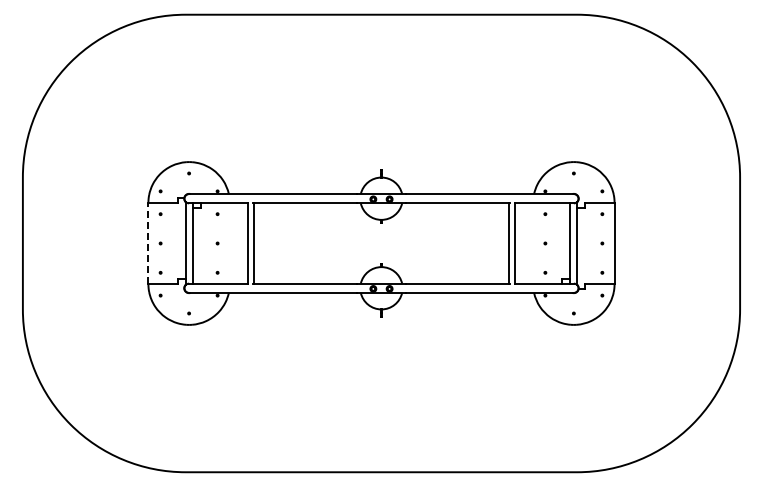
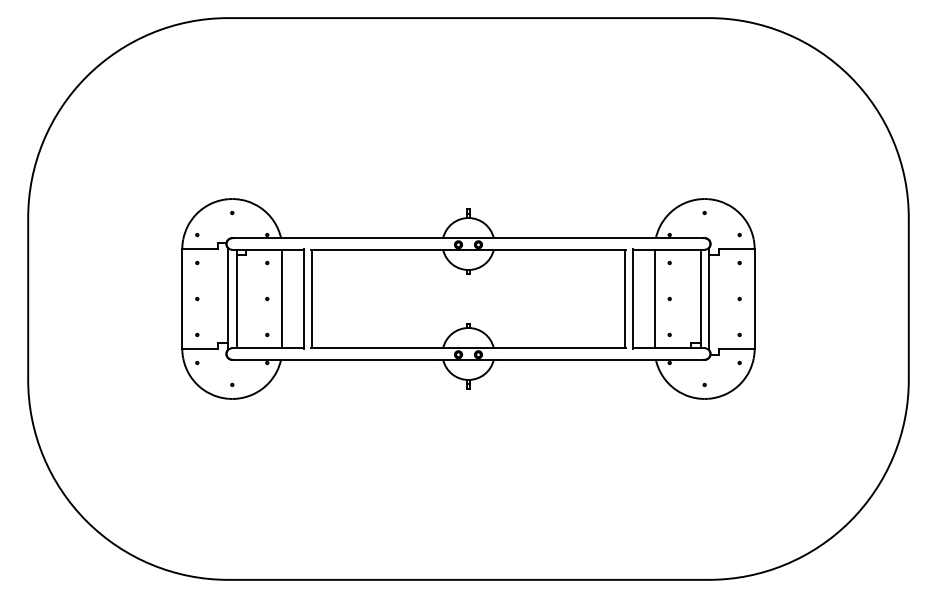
line: (148, 243) -> (182, 299), dashed -> solid
line: (229, 243) -> (281, 299), added
line: (533, 243) -> (655, 299), added

